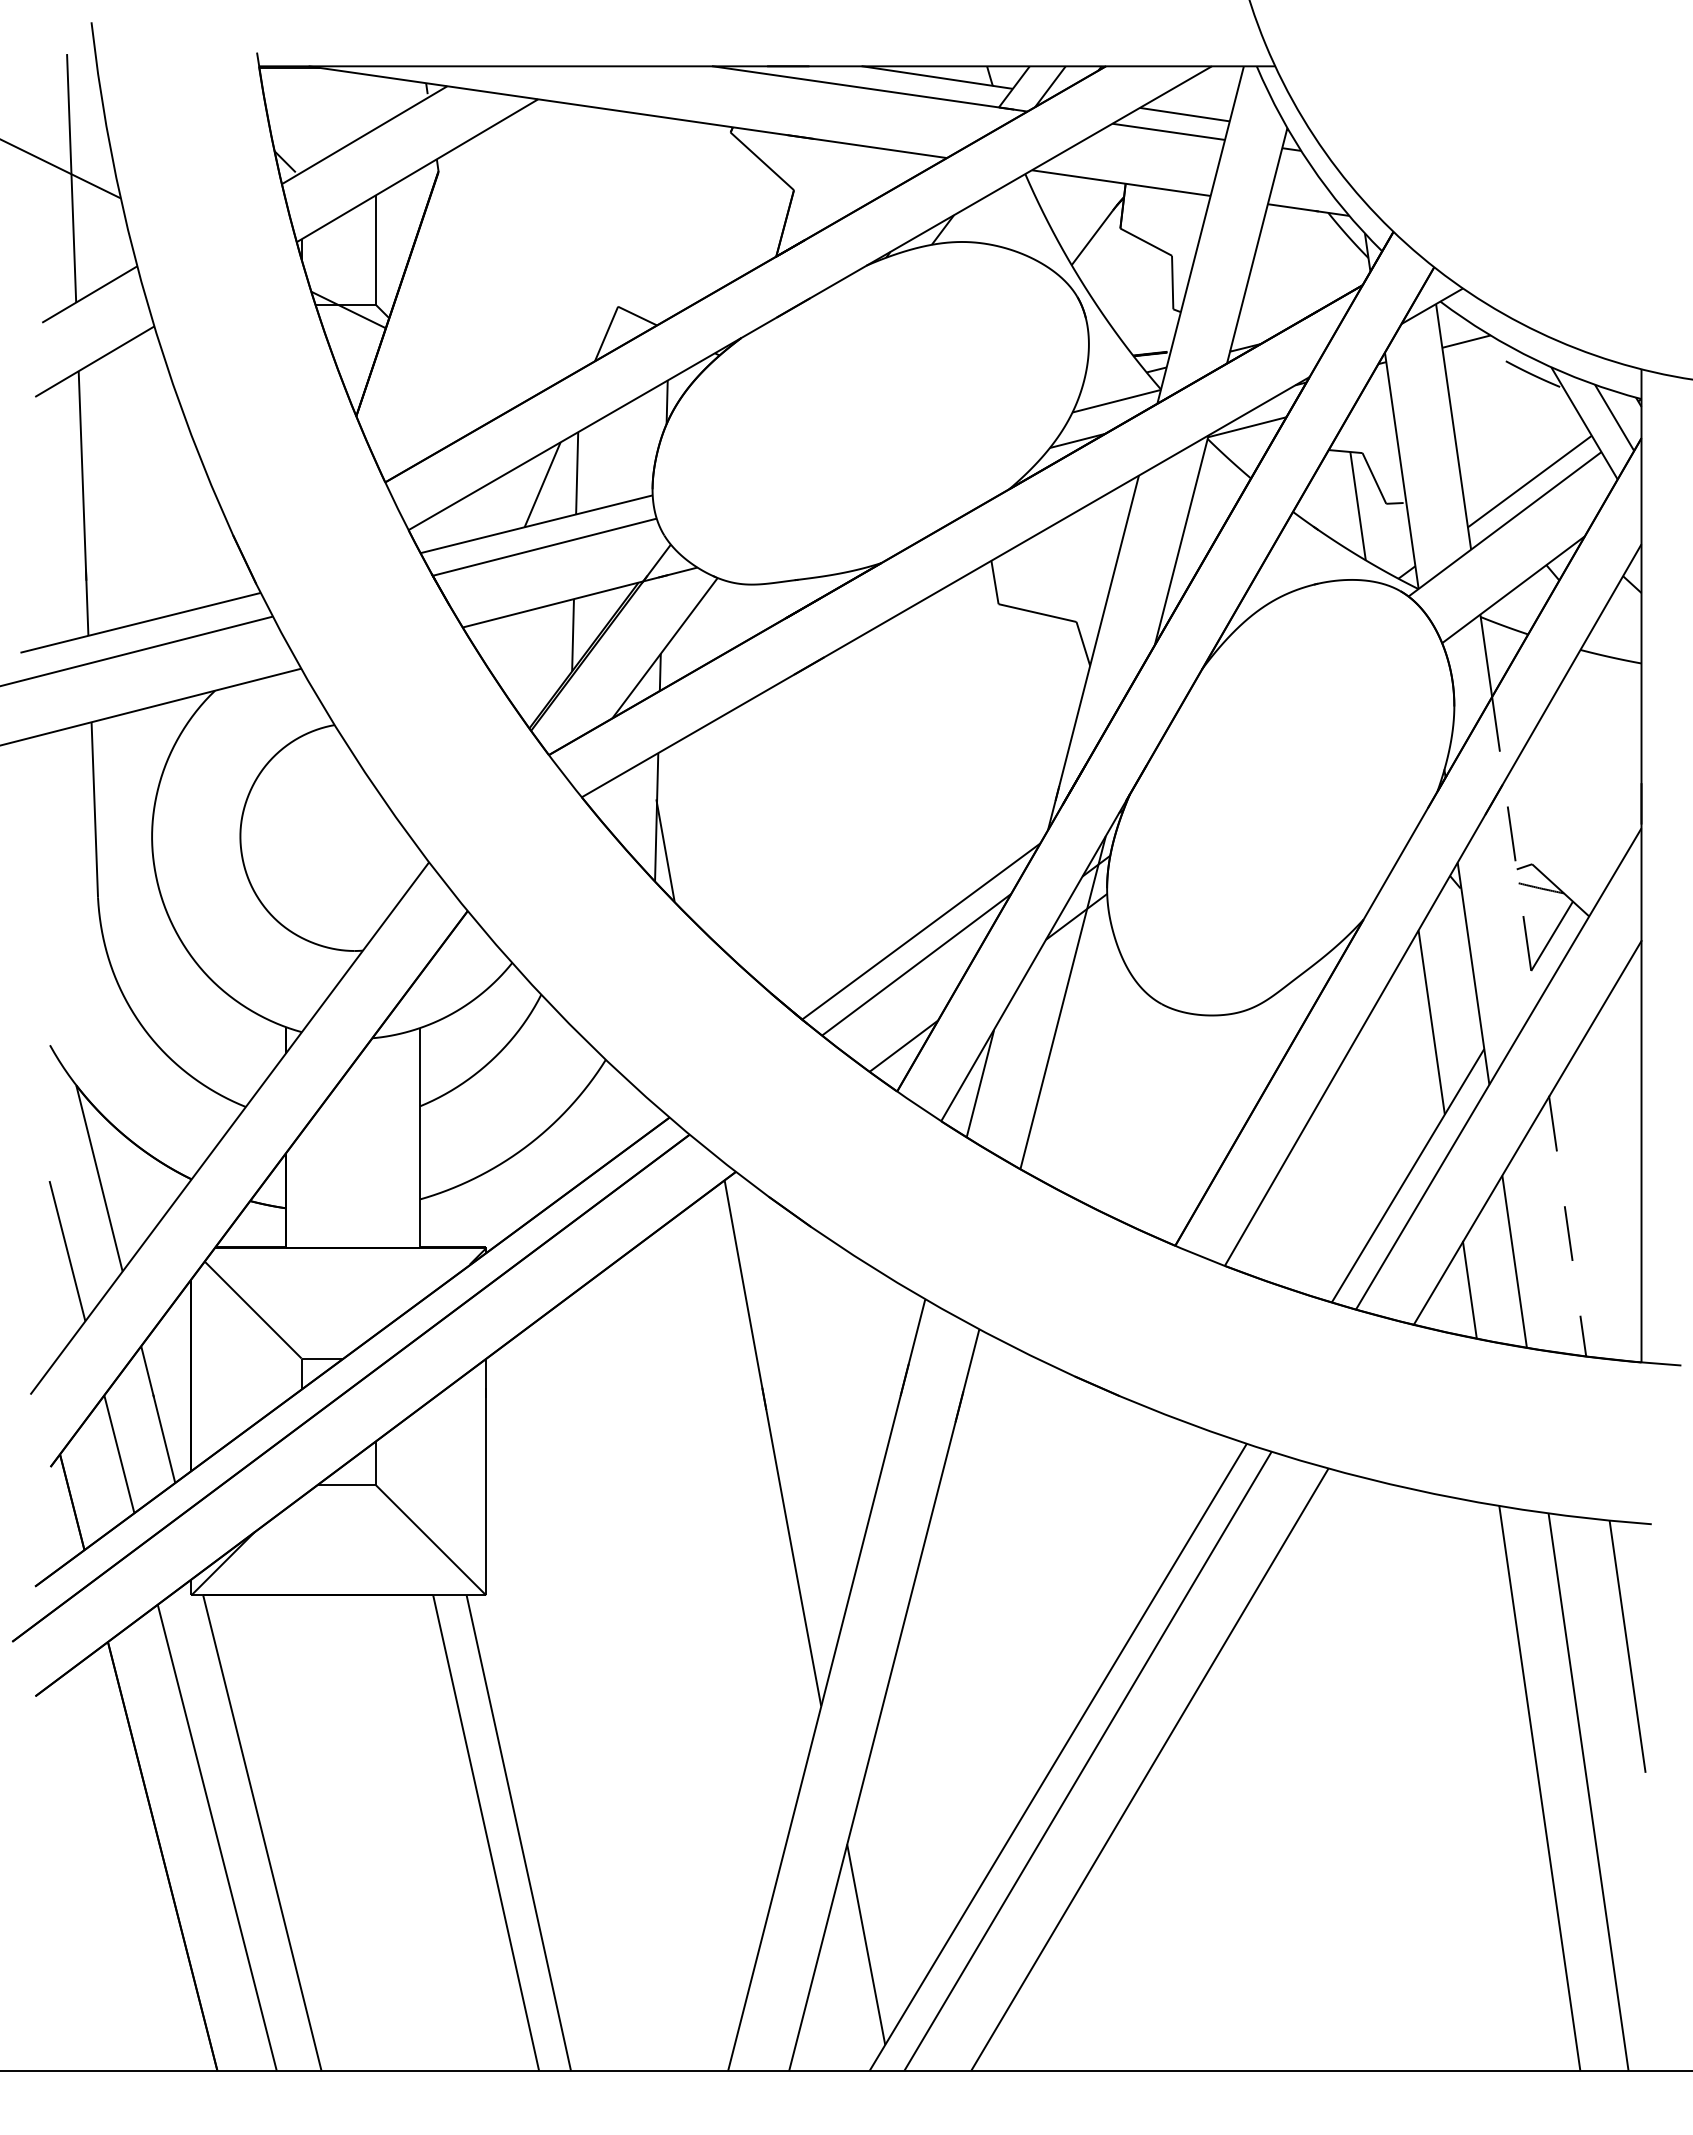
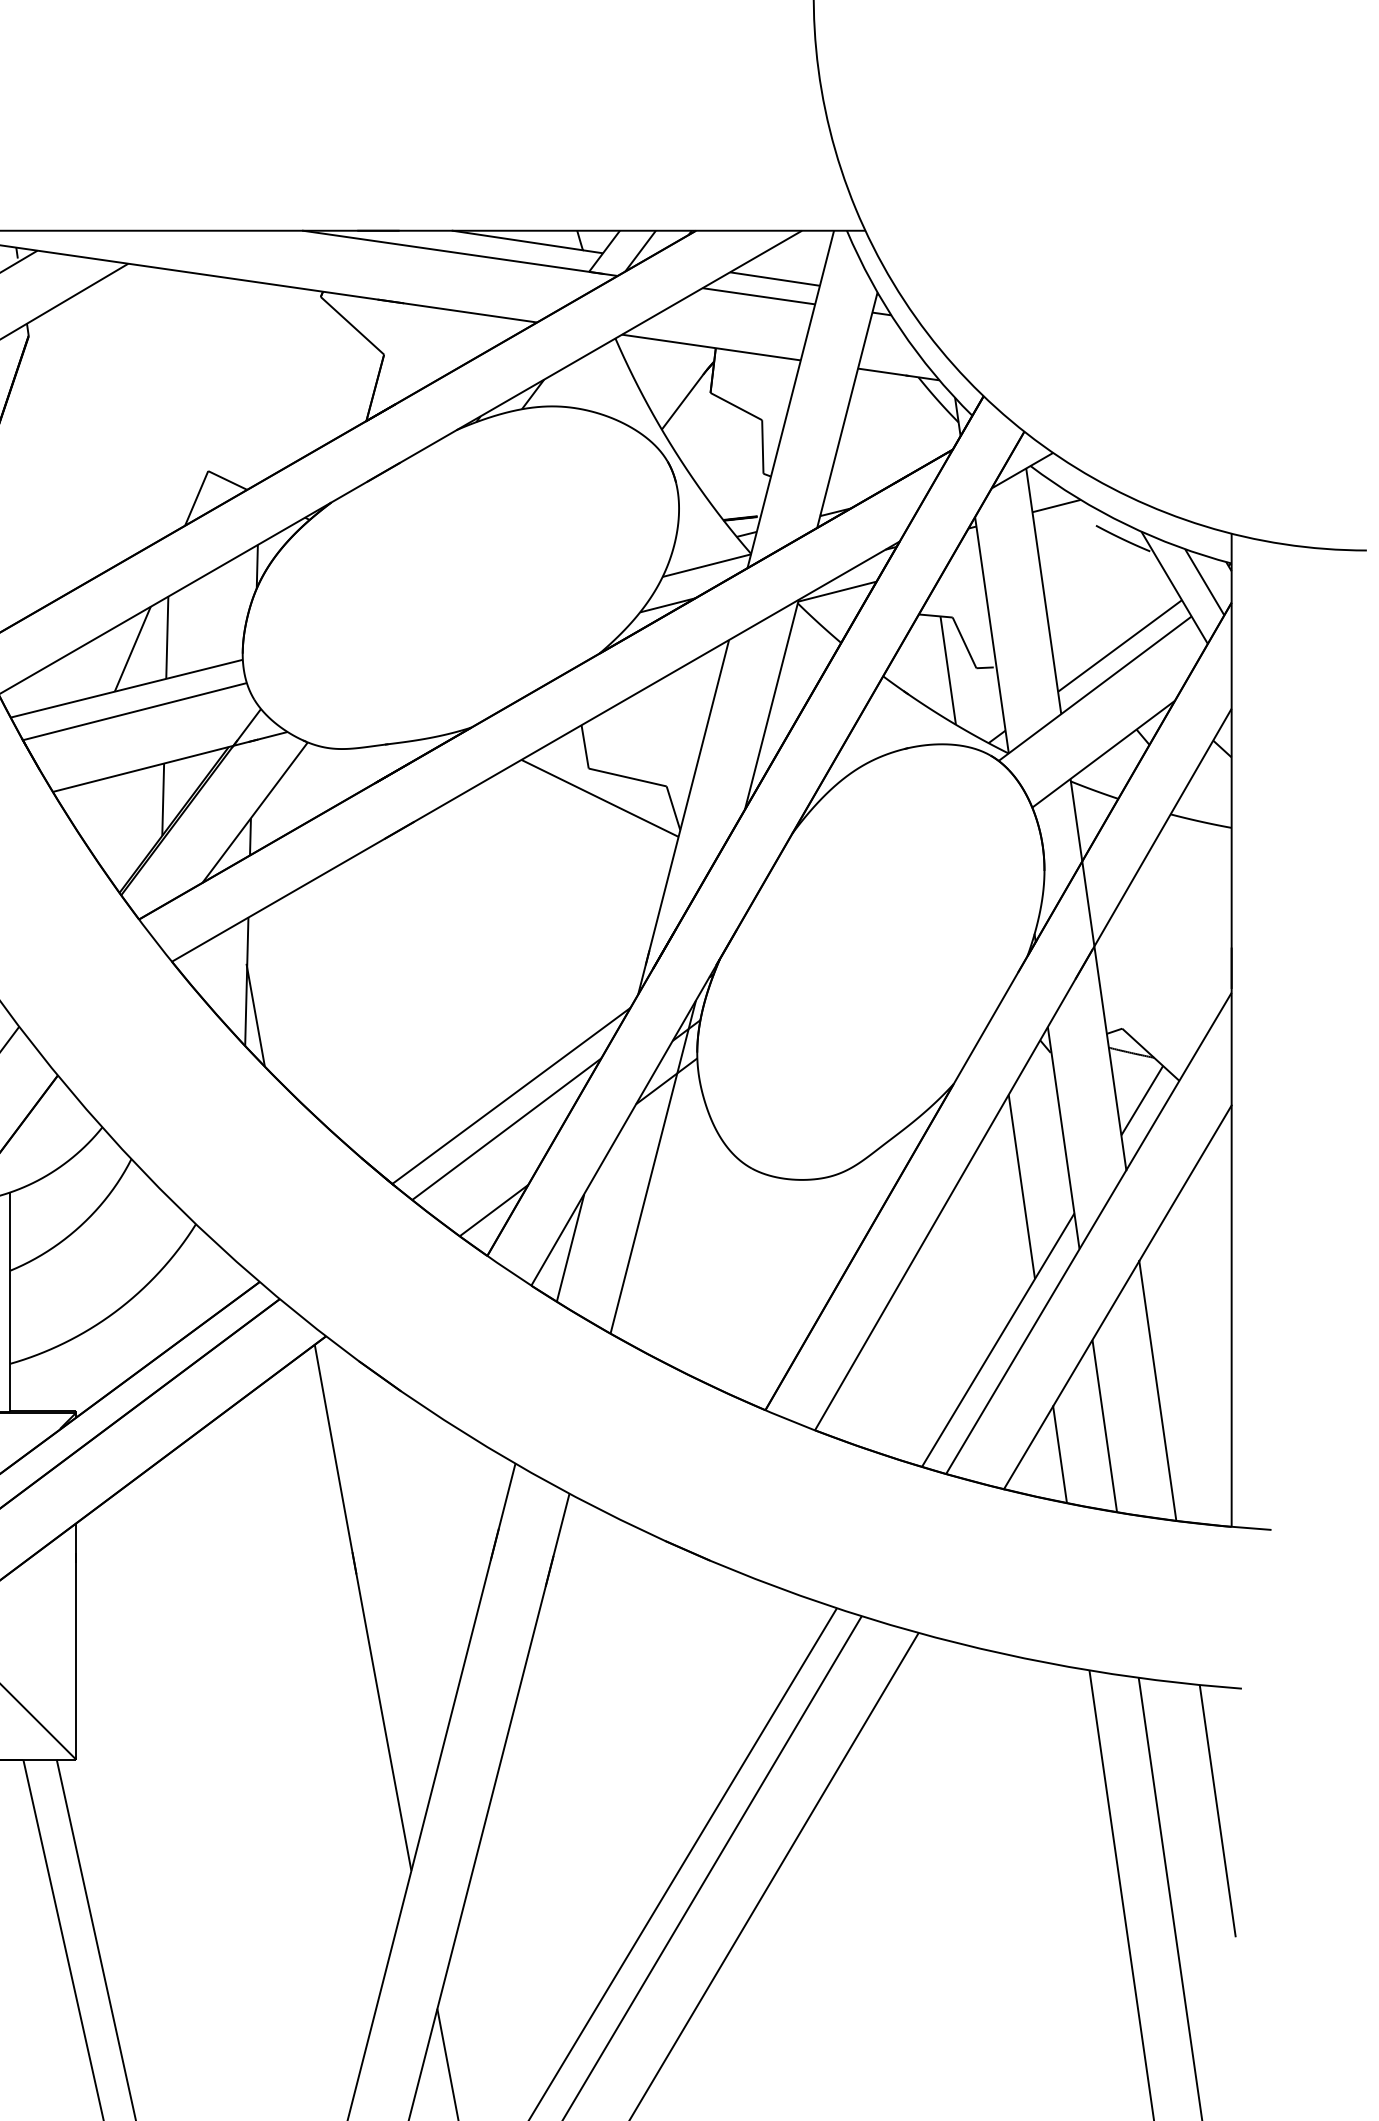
line: (1009, 633) -> (599, 797), added
line: (1514, 851) -> (1104, 1015), dashed -> solid
line: (1567, 1227) -> (1157, 1391), dashed -> solid

